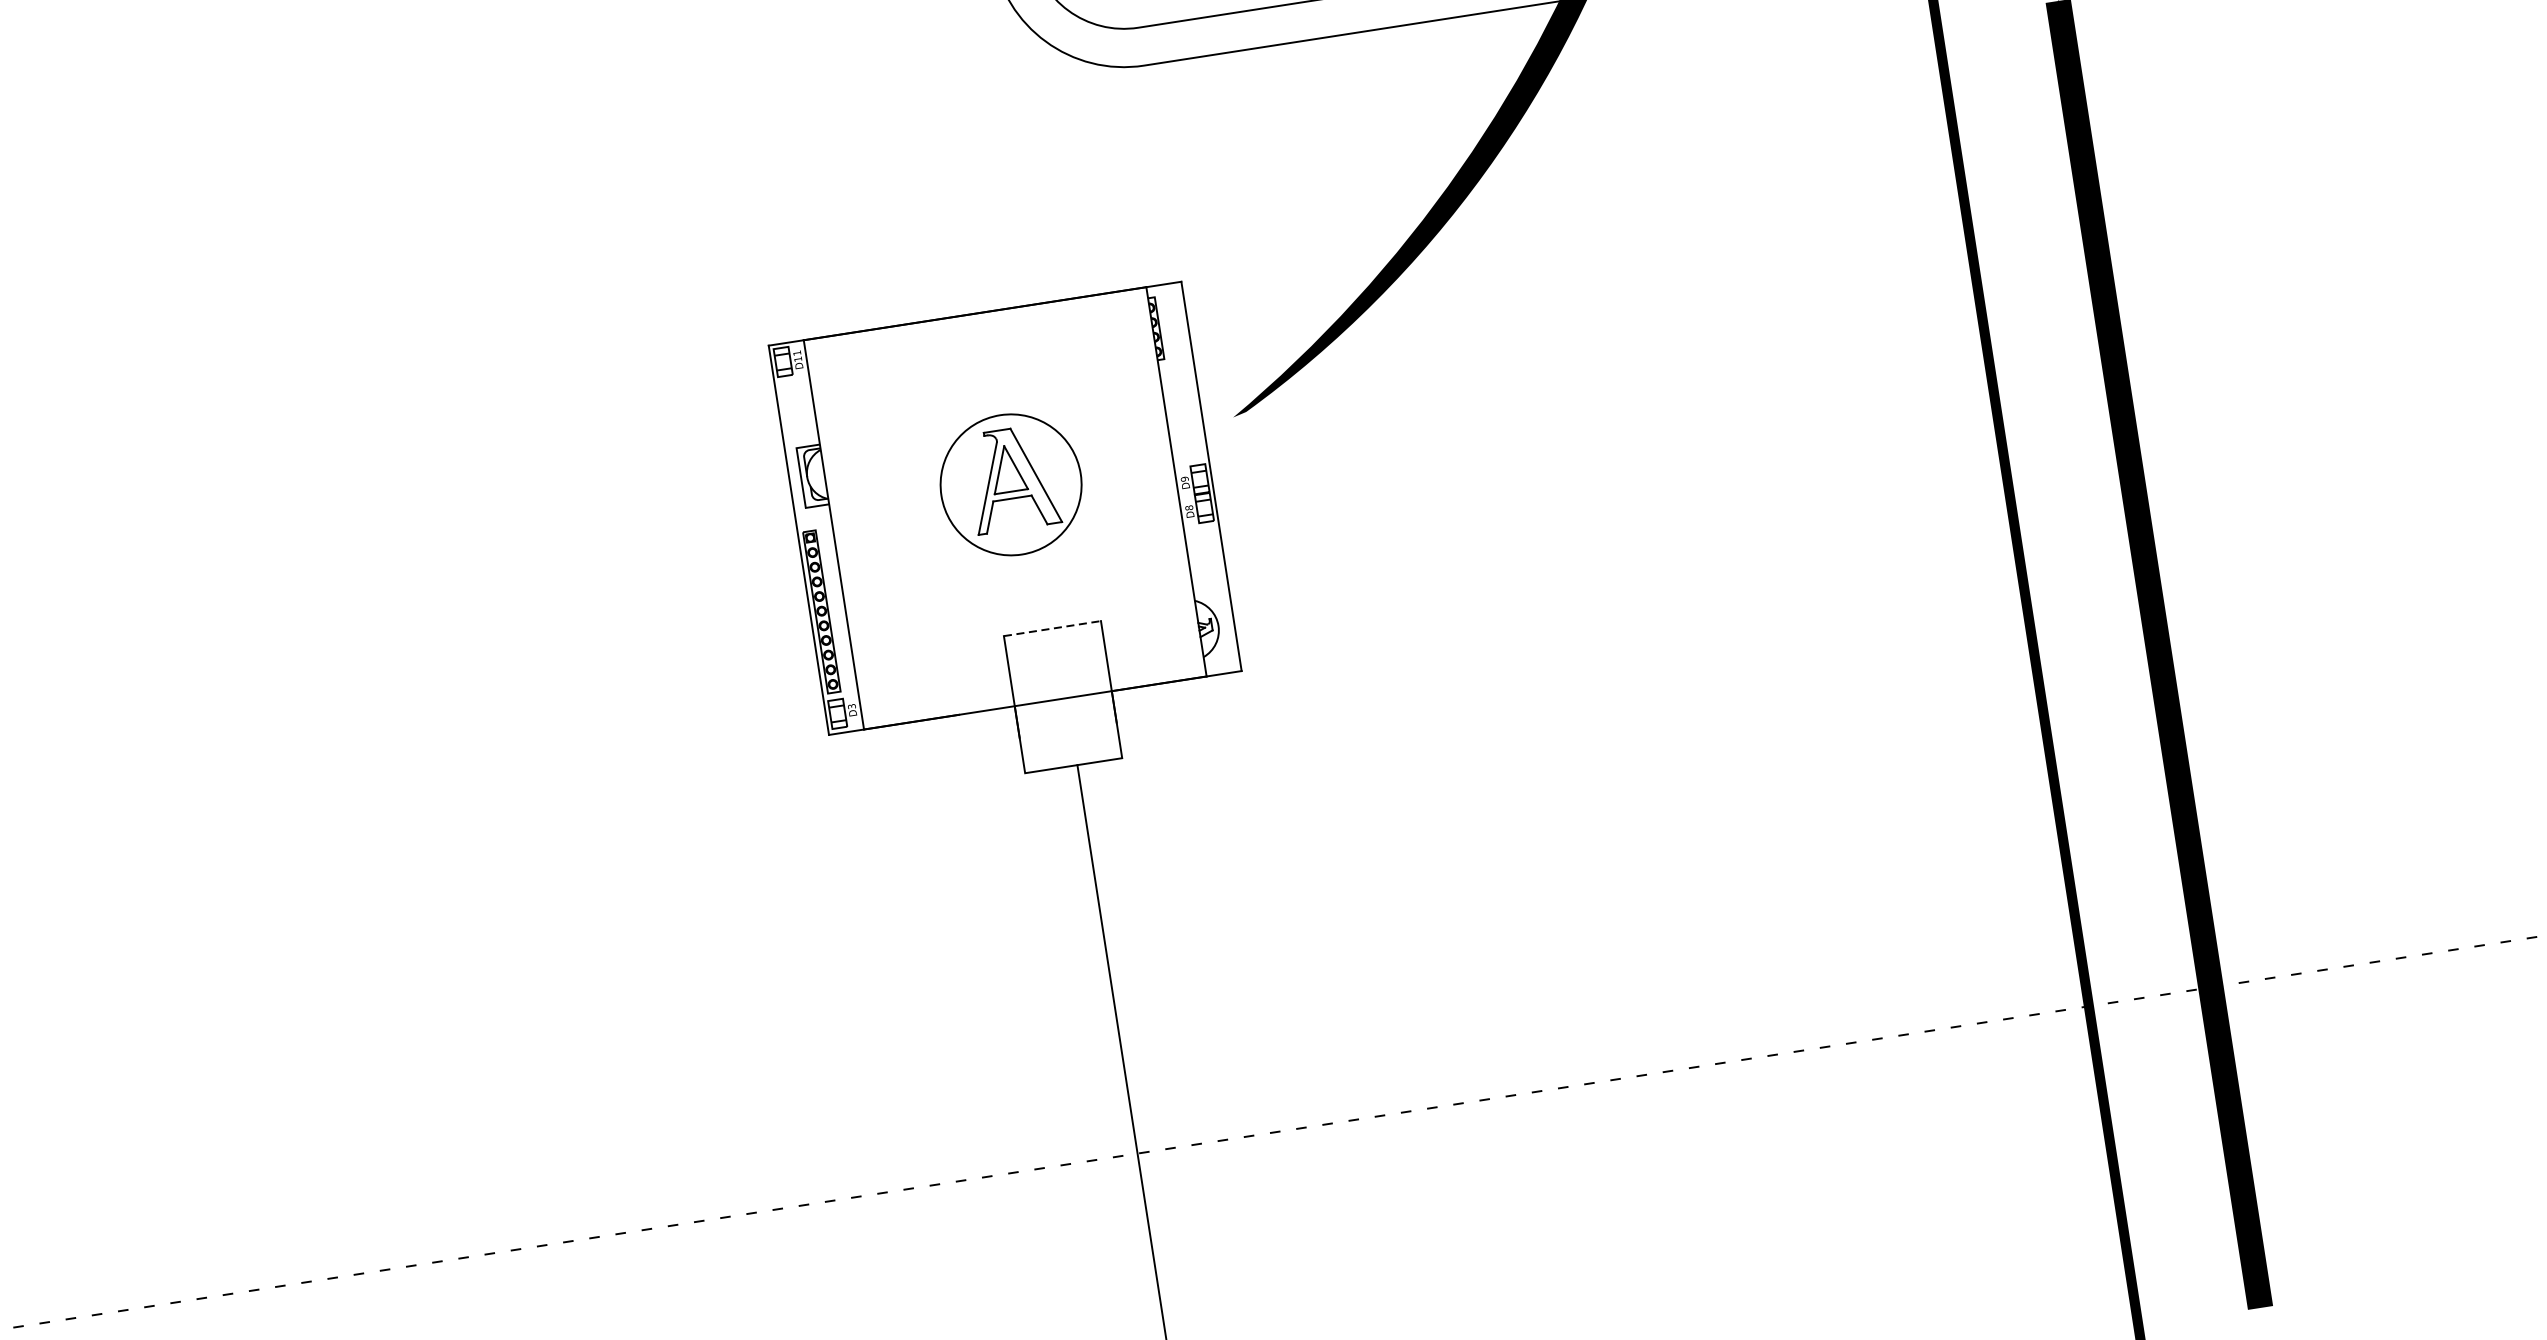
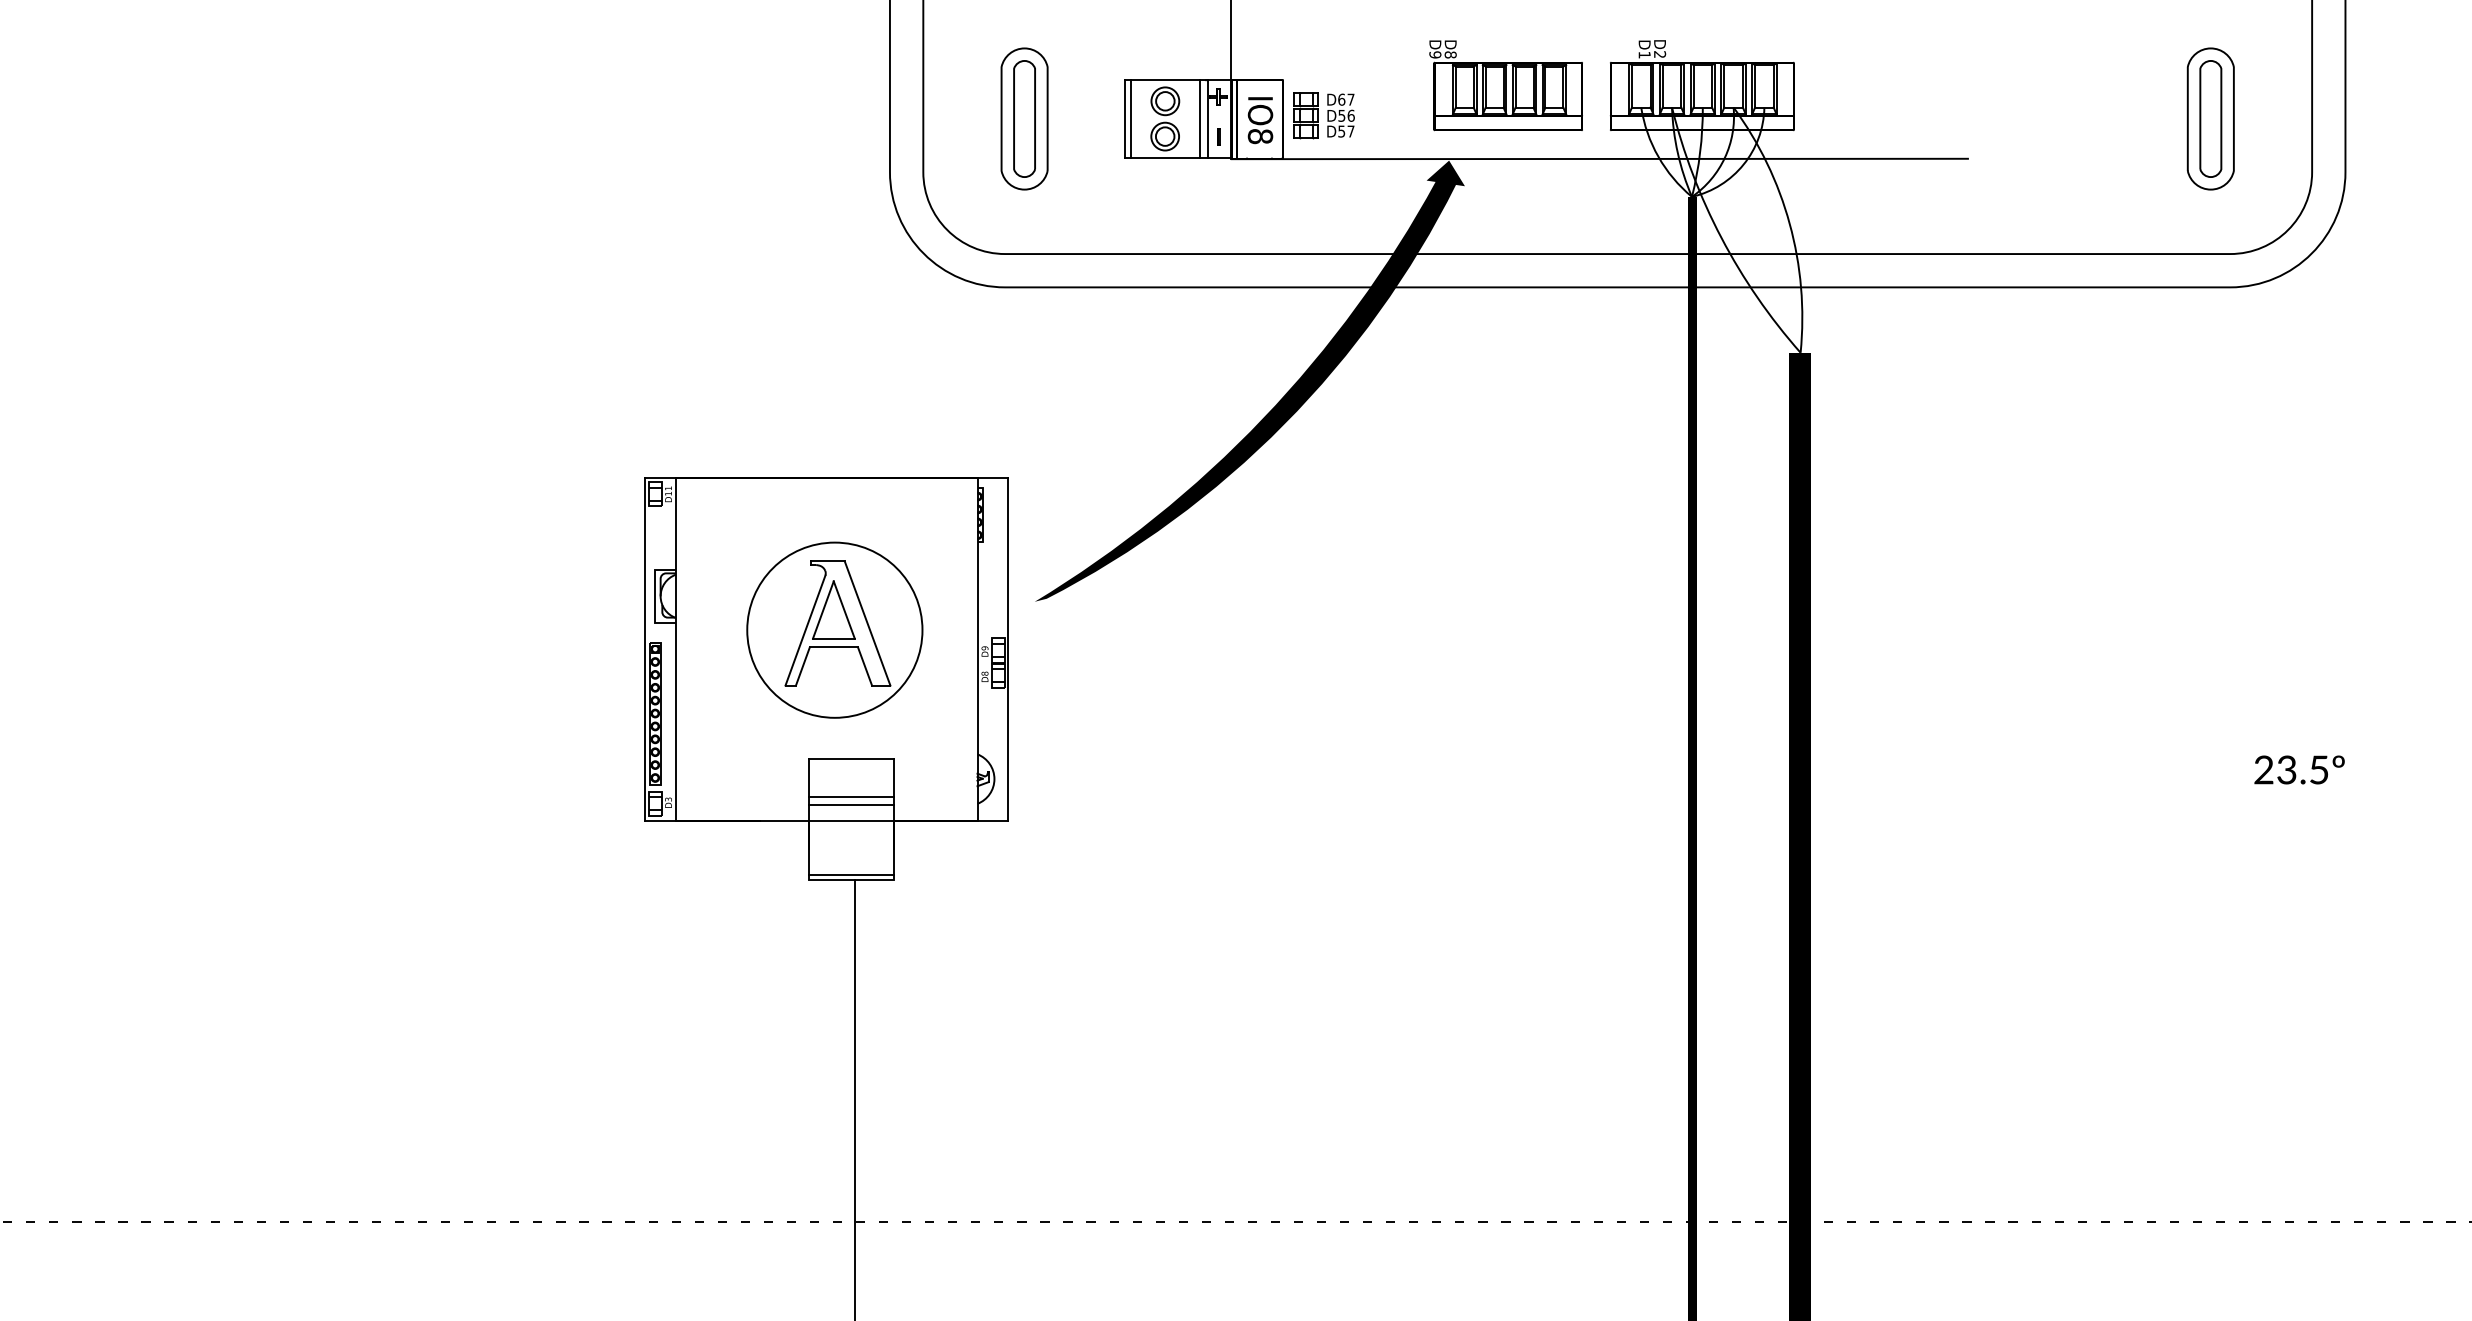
part: (1010, 484) -> (834, 629), size x1.43
line: (1052, 628) -> (851, 759), dashed -> solid
line: (1059, 672) -> (851, 797), added
line: (1060, 681) -> (851, 805), added
line: (1073, 760) -> (851, 875), added

